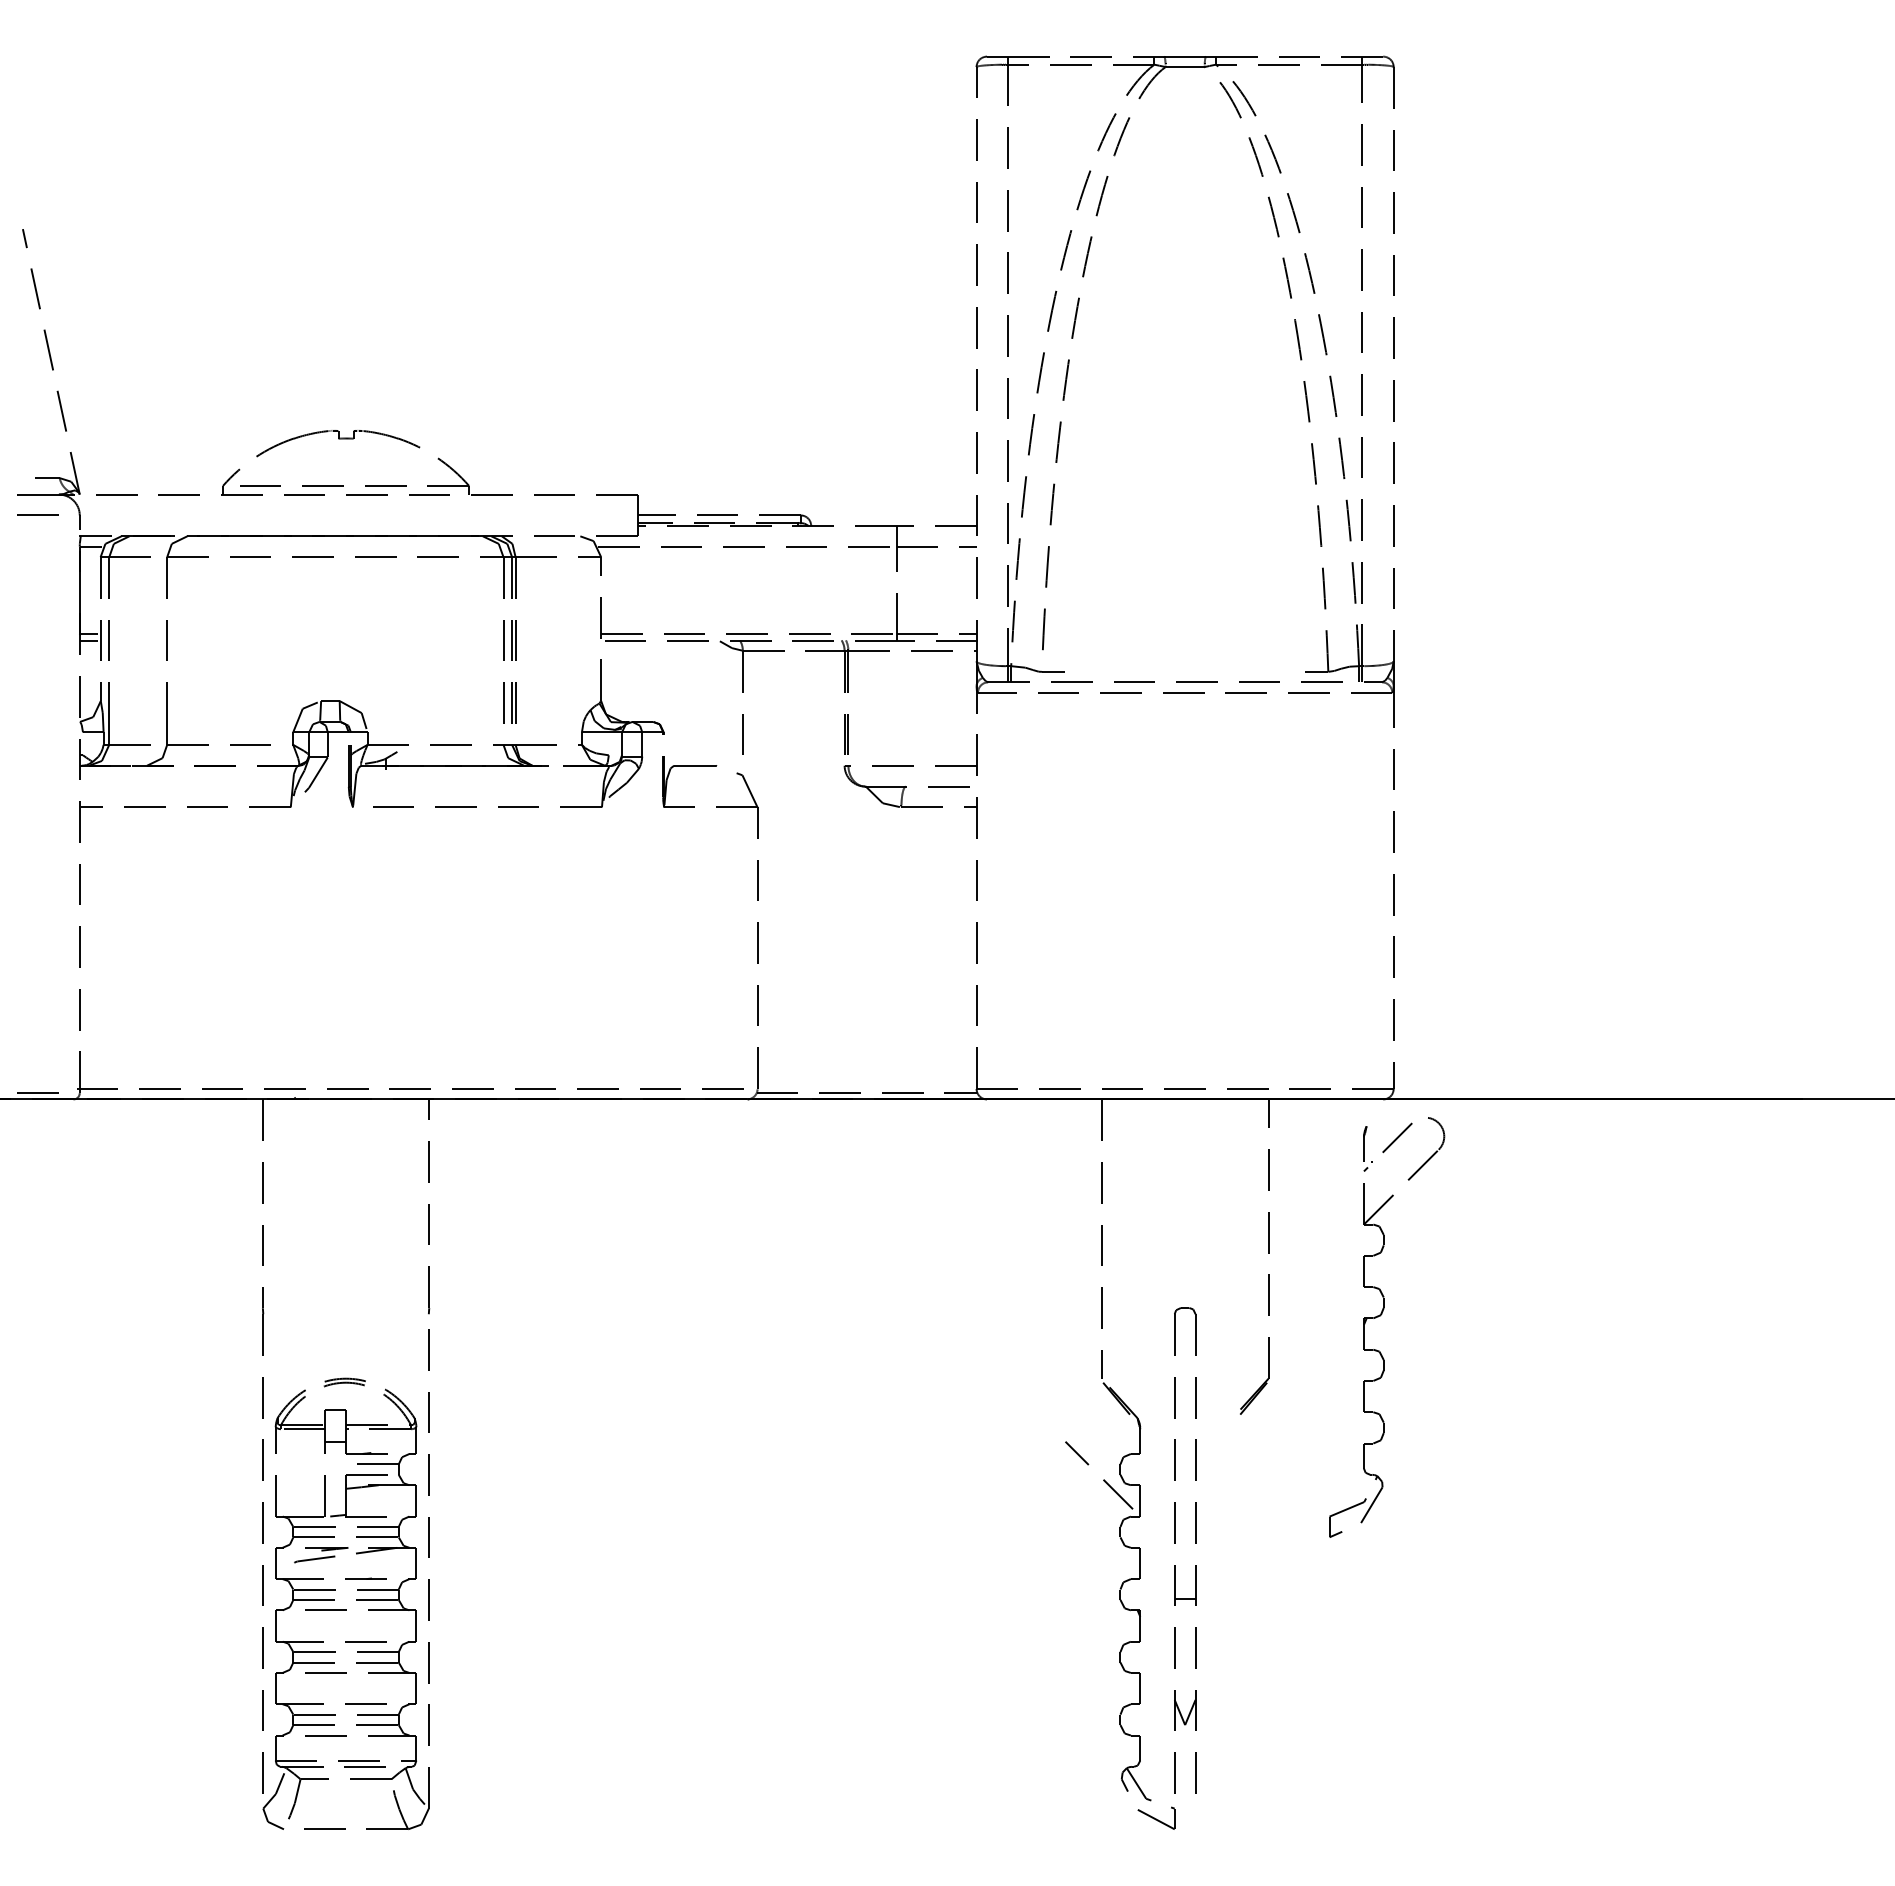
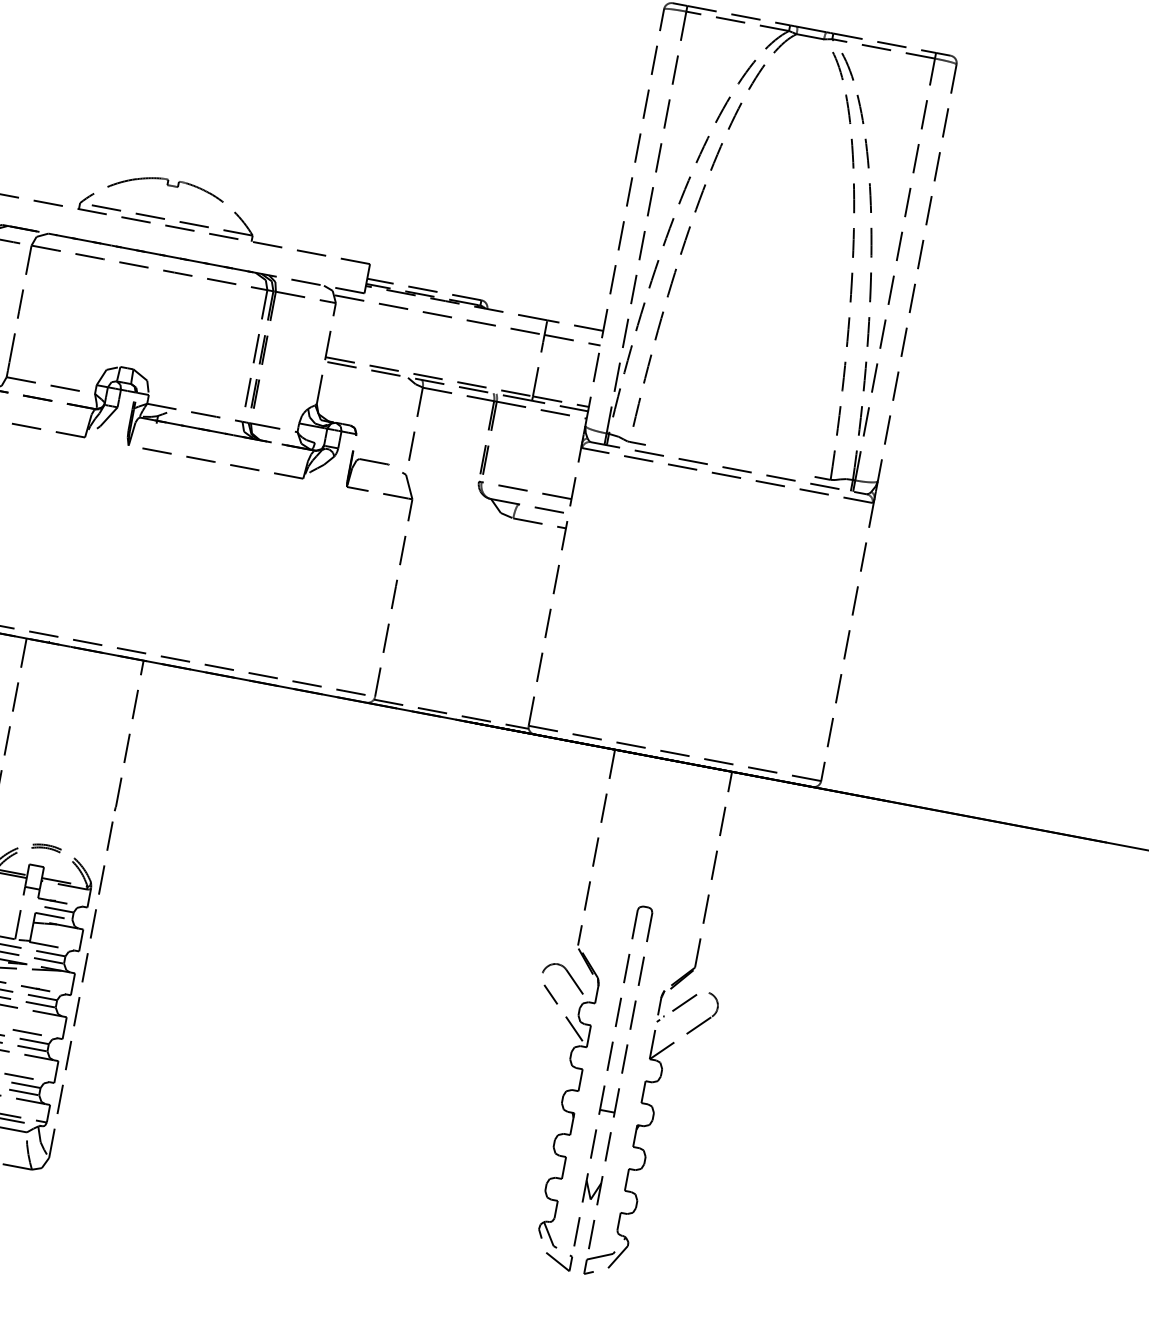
part: (1380, 1316) -> (649, 1125), moved
part: (1095, 1420) -> (568, 974), added

